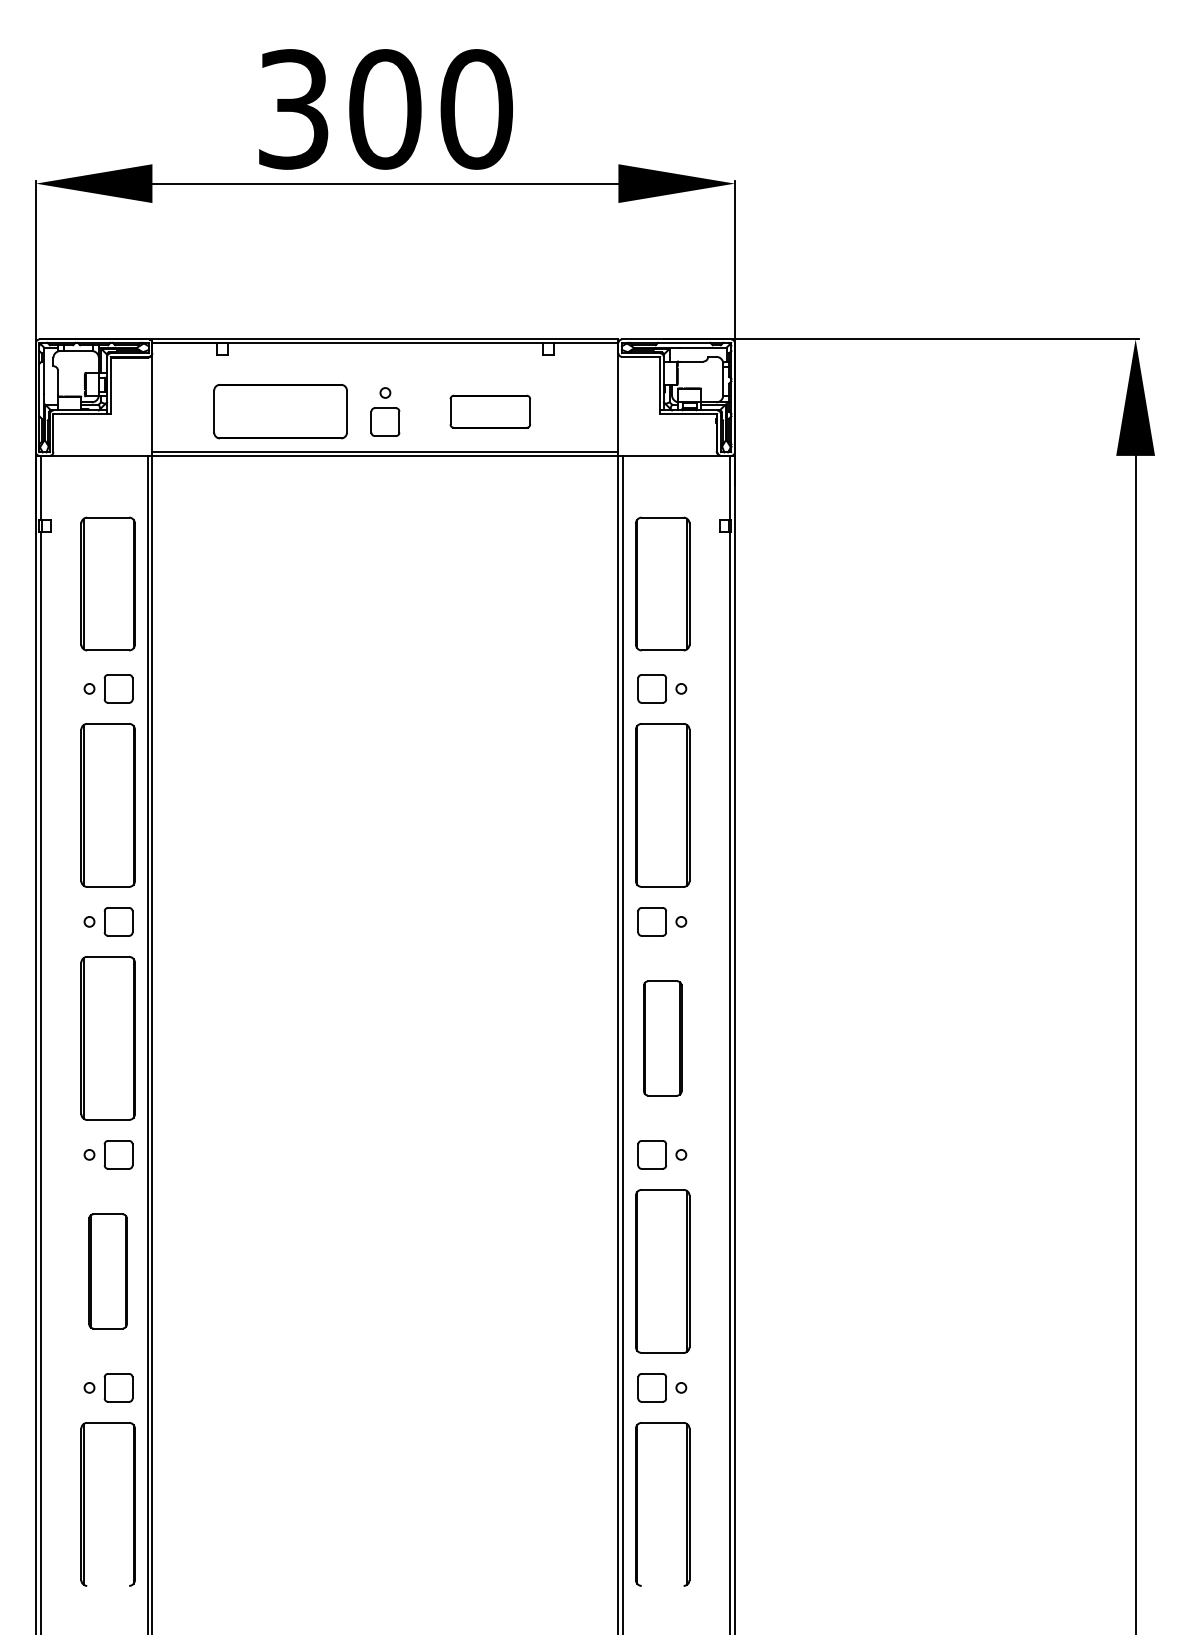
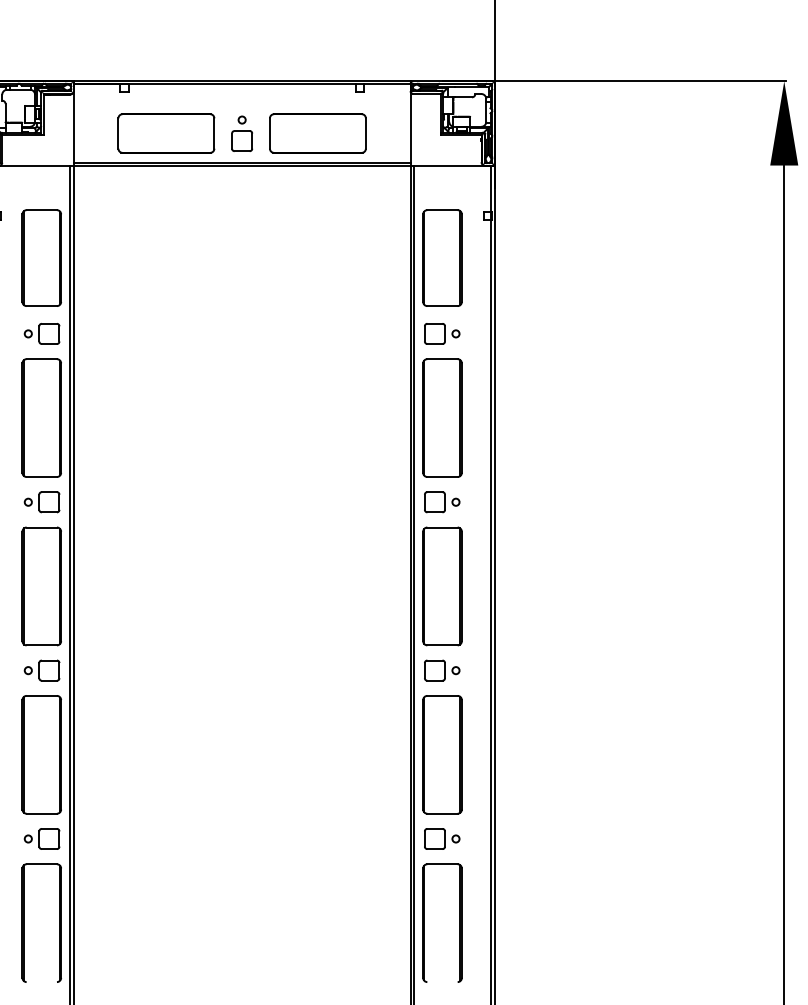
part: (490, 411) -> (318, 133), size x1.67
part: (662, 1038) -> (442, 586), size x1.43
part: (107, 1271) -> (41, 754), size x1.43

